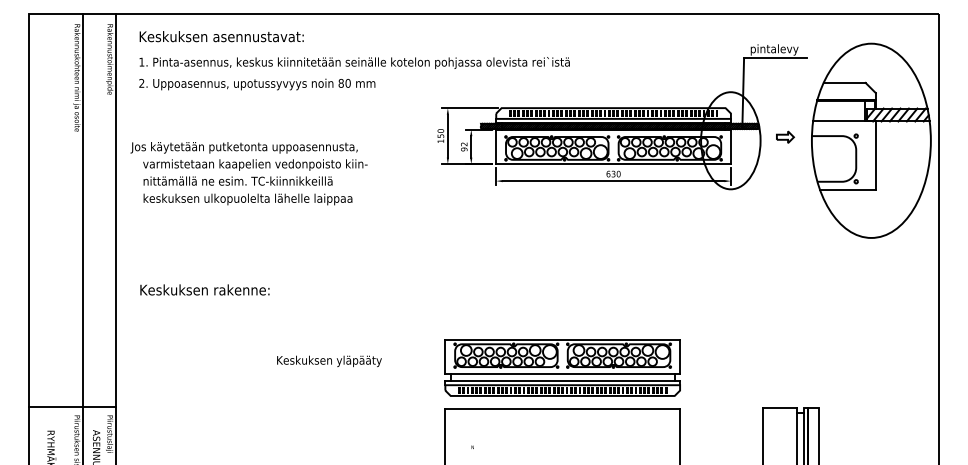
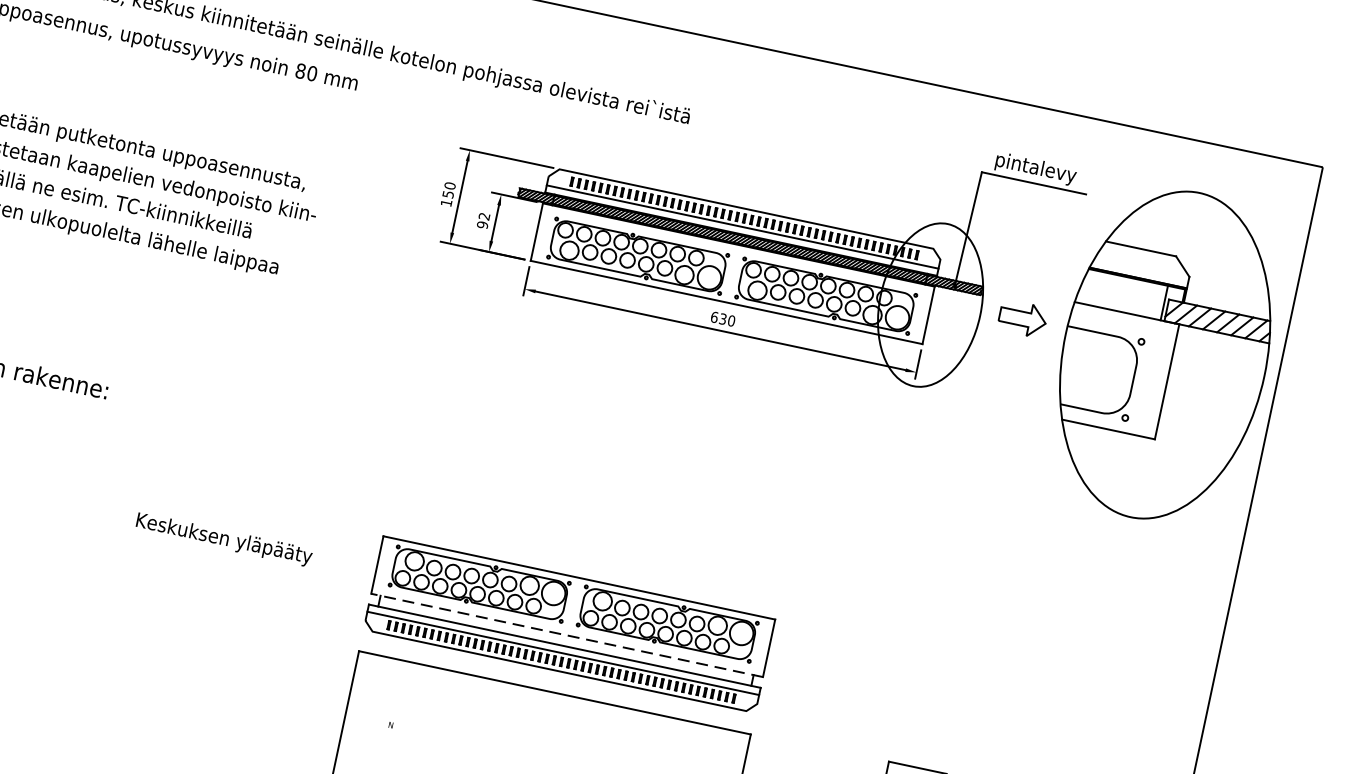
part: (785, 136) -> (1023, 317), size x1.6
text: (329, 361) -> (224, 539), moved
line: (562, 374) -> (566, 635), solid -> dashed

